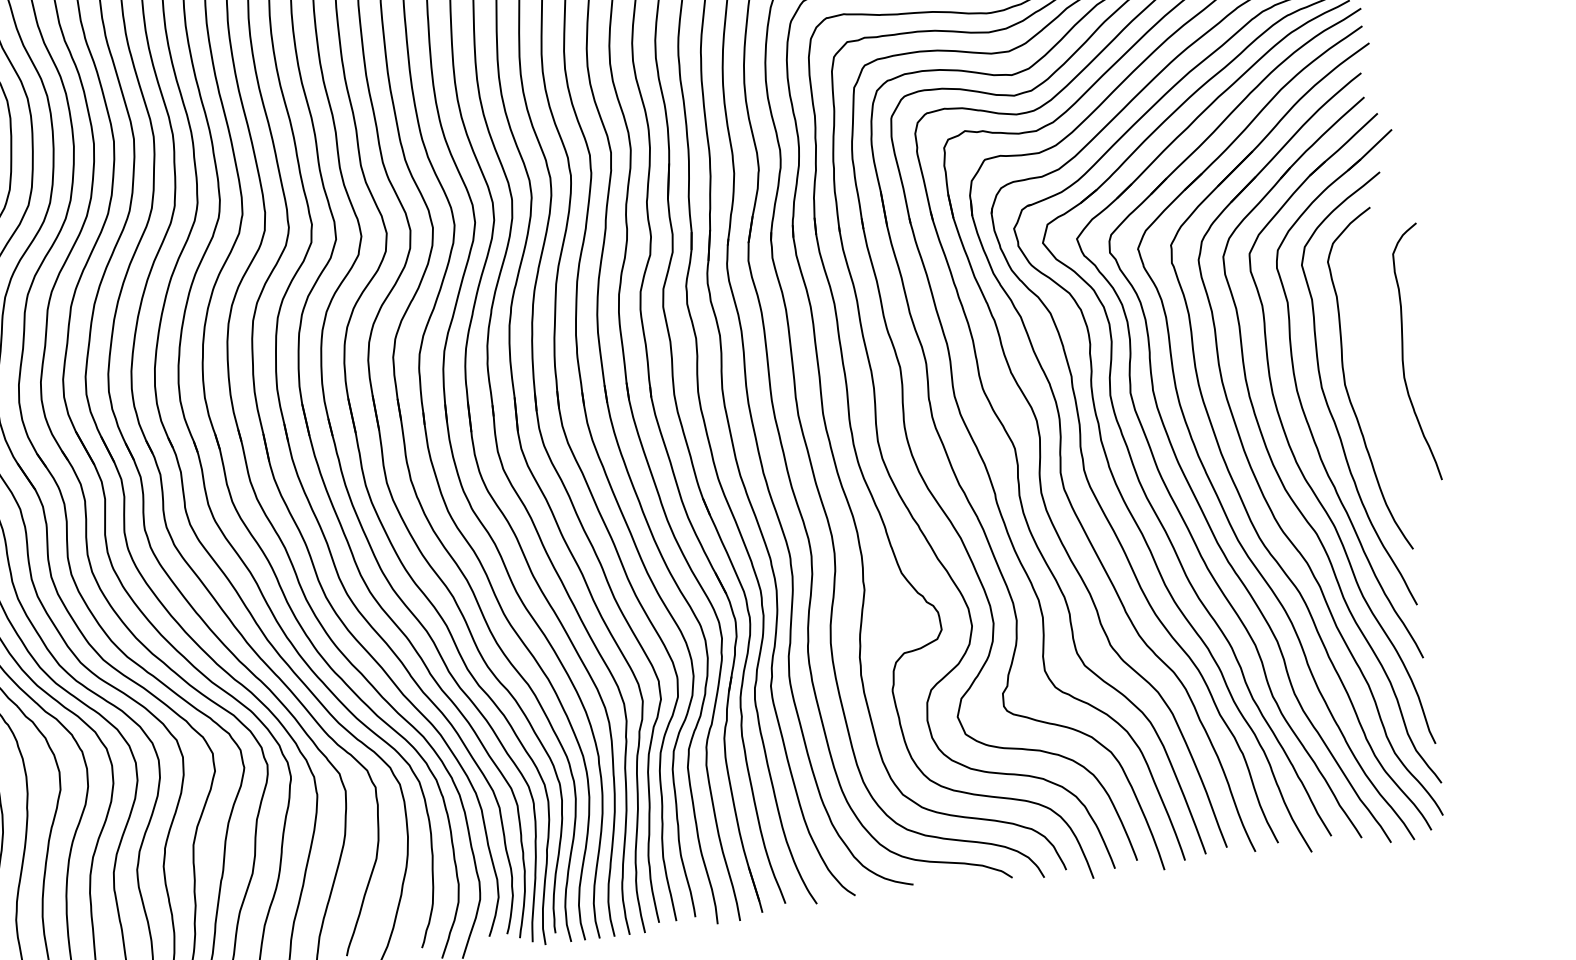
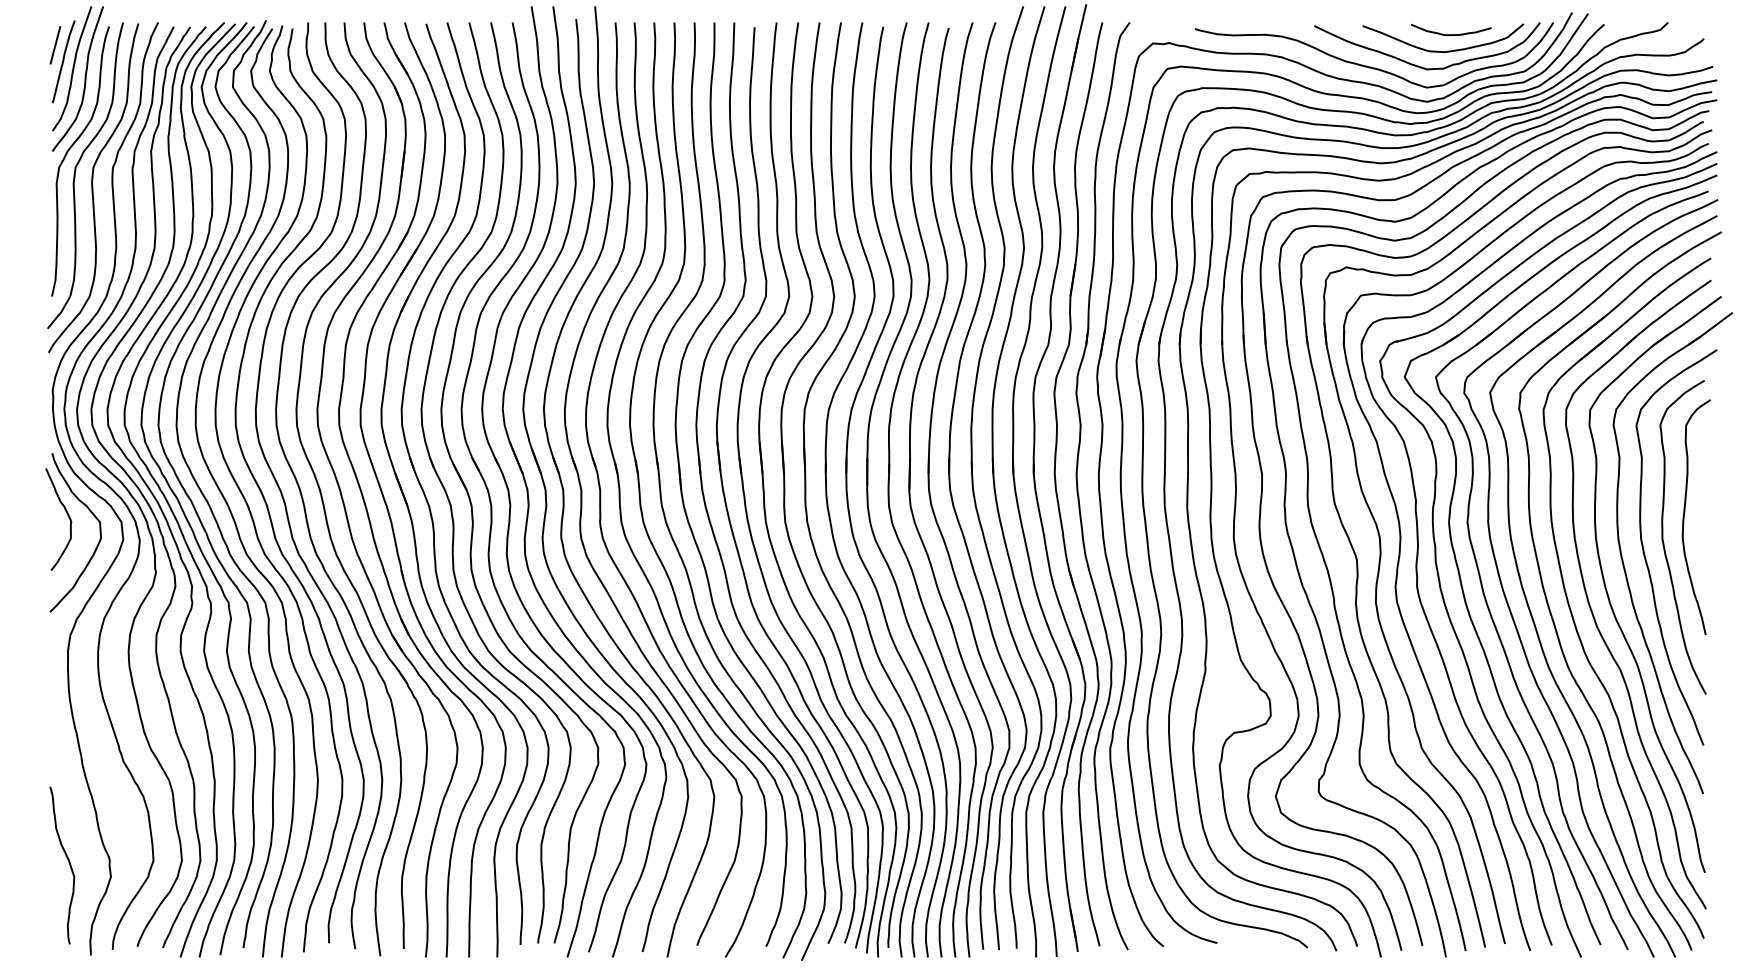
curve: (1403, 354) -> (1684, 517), moved

